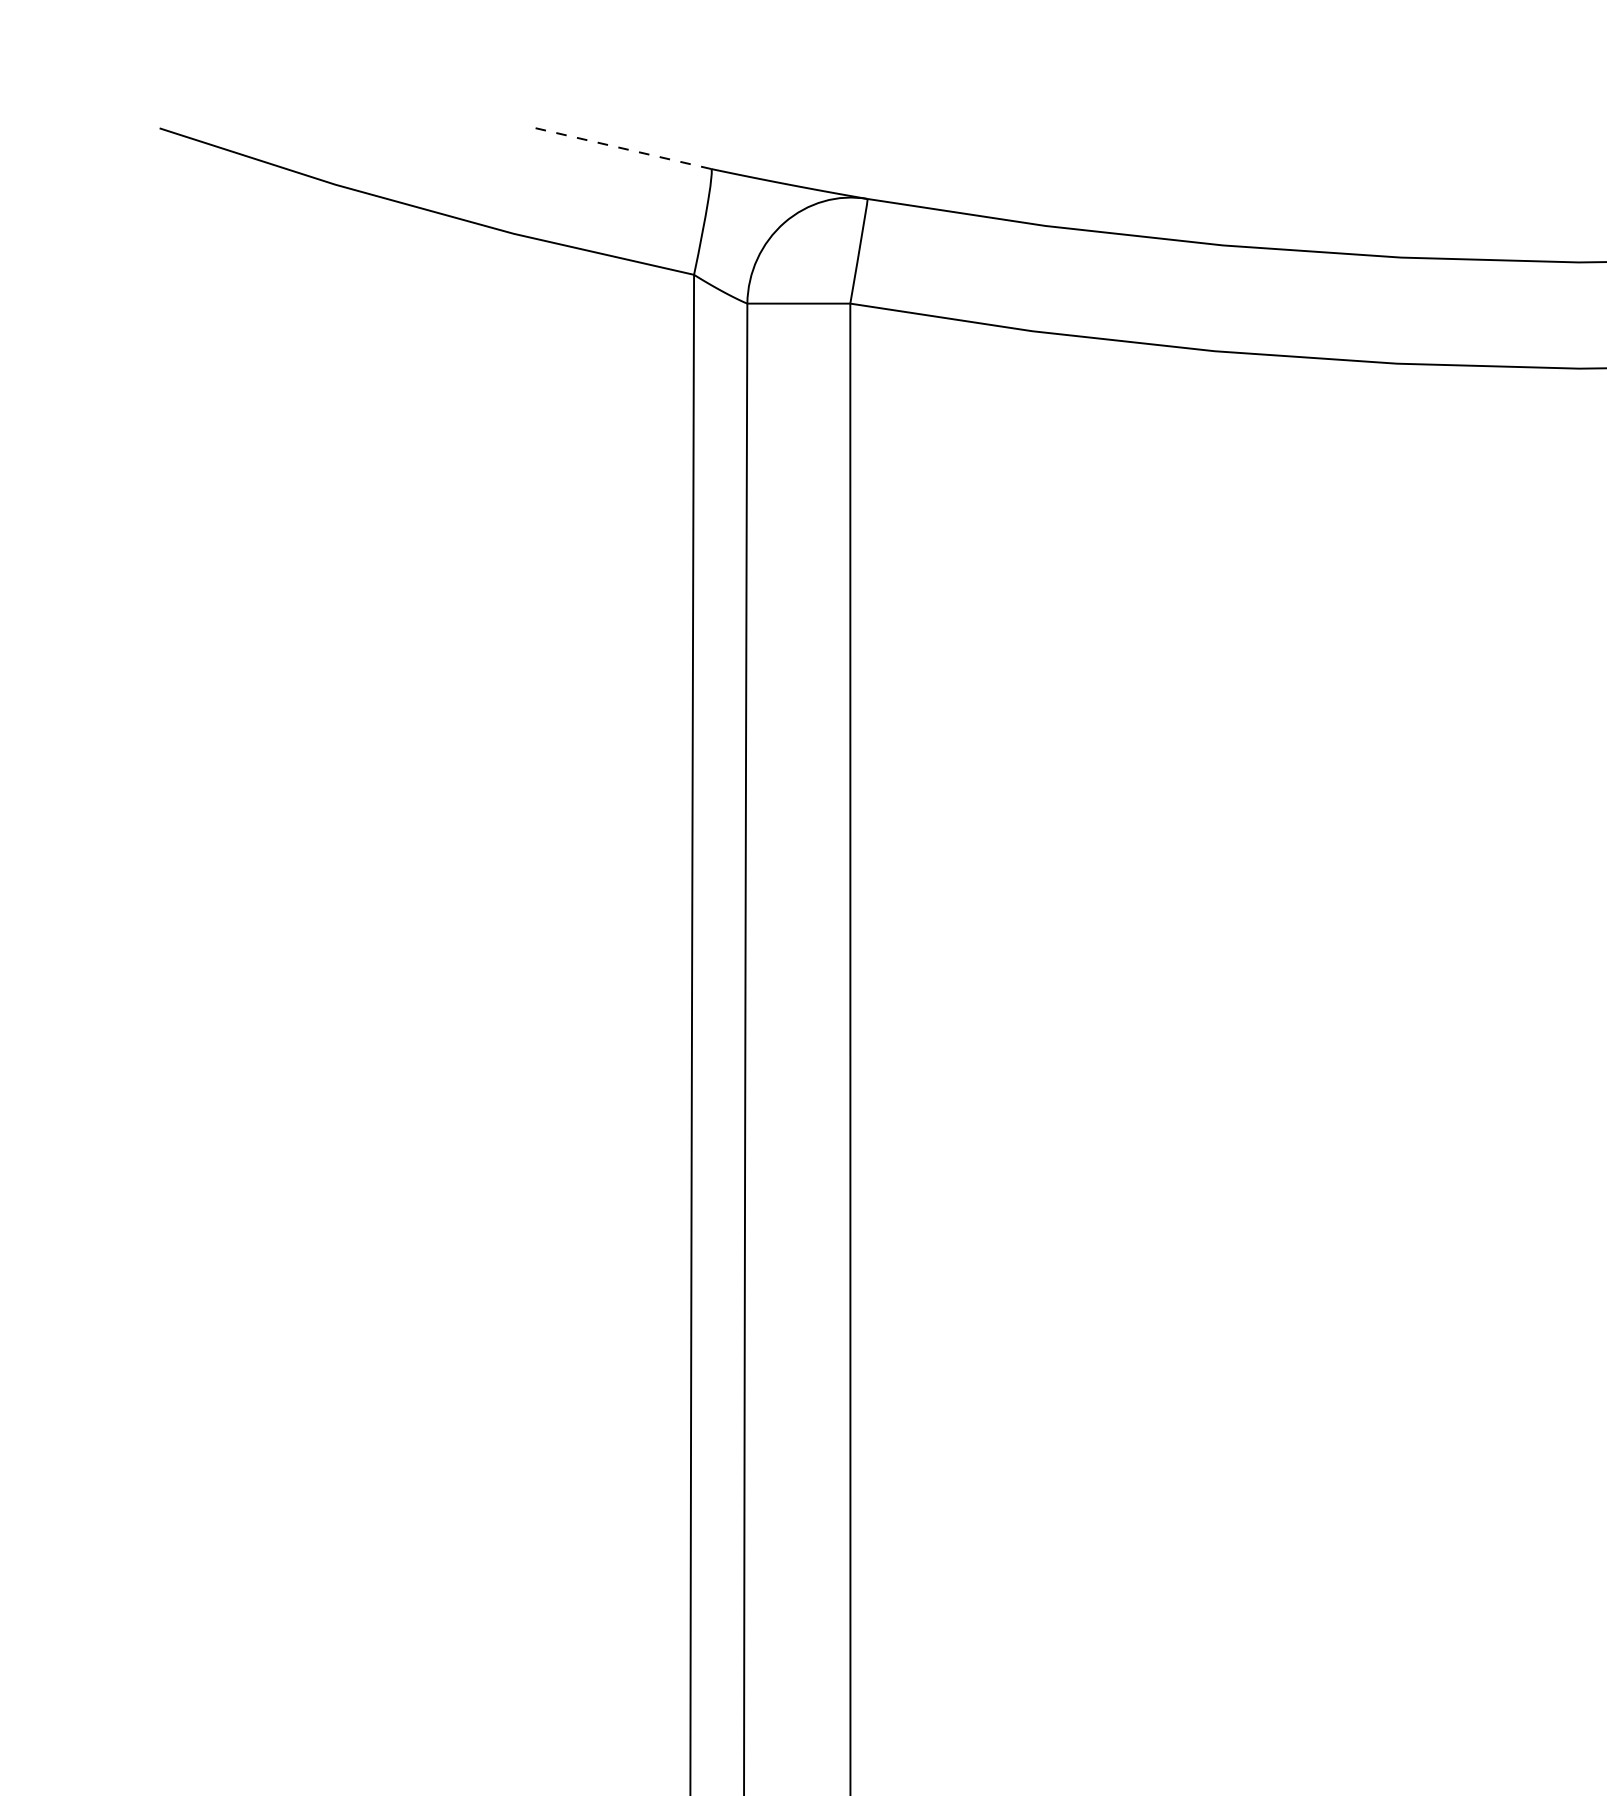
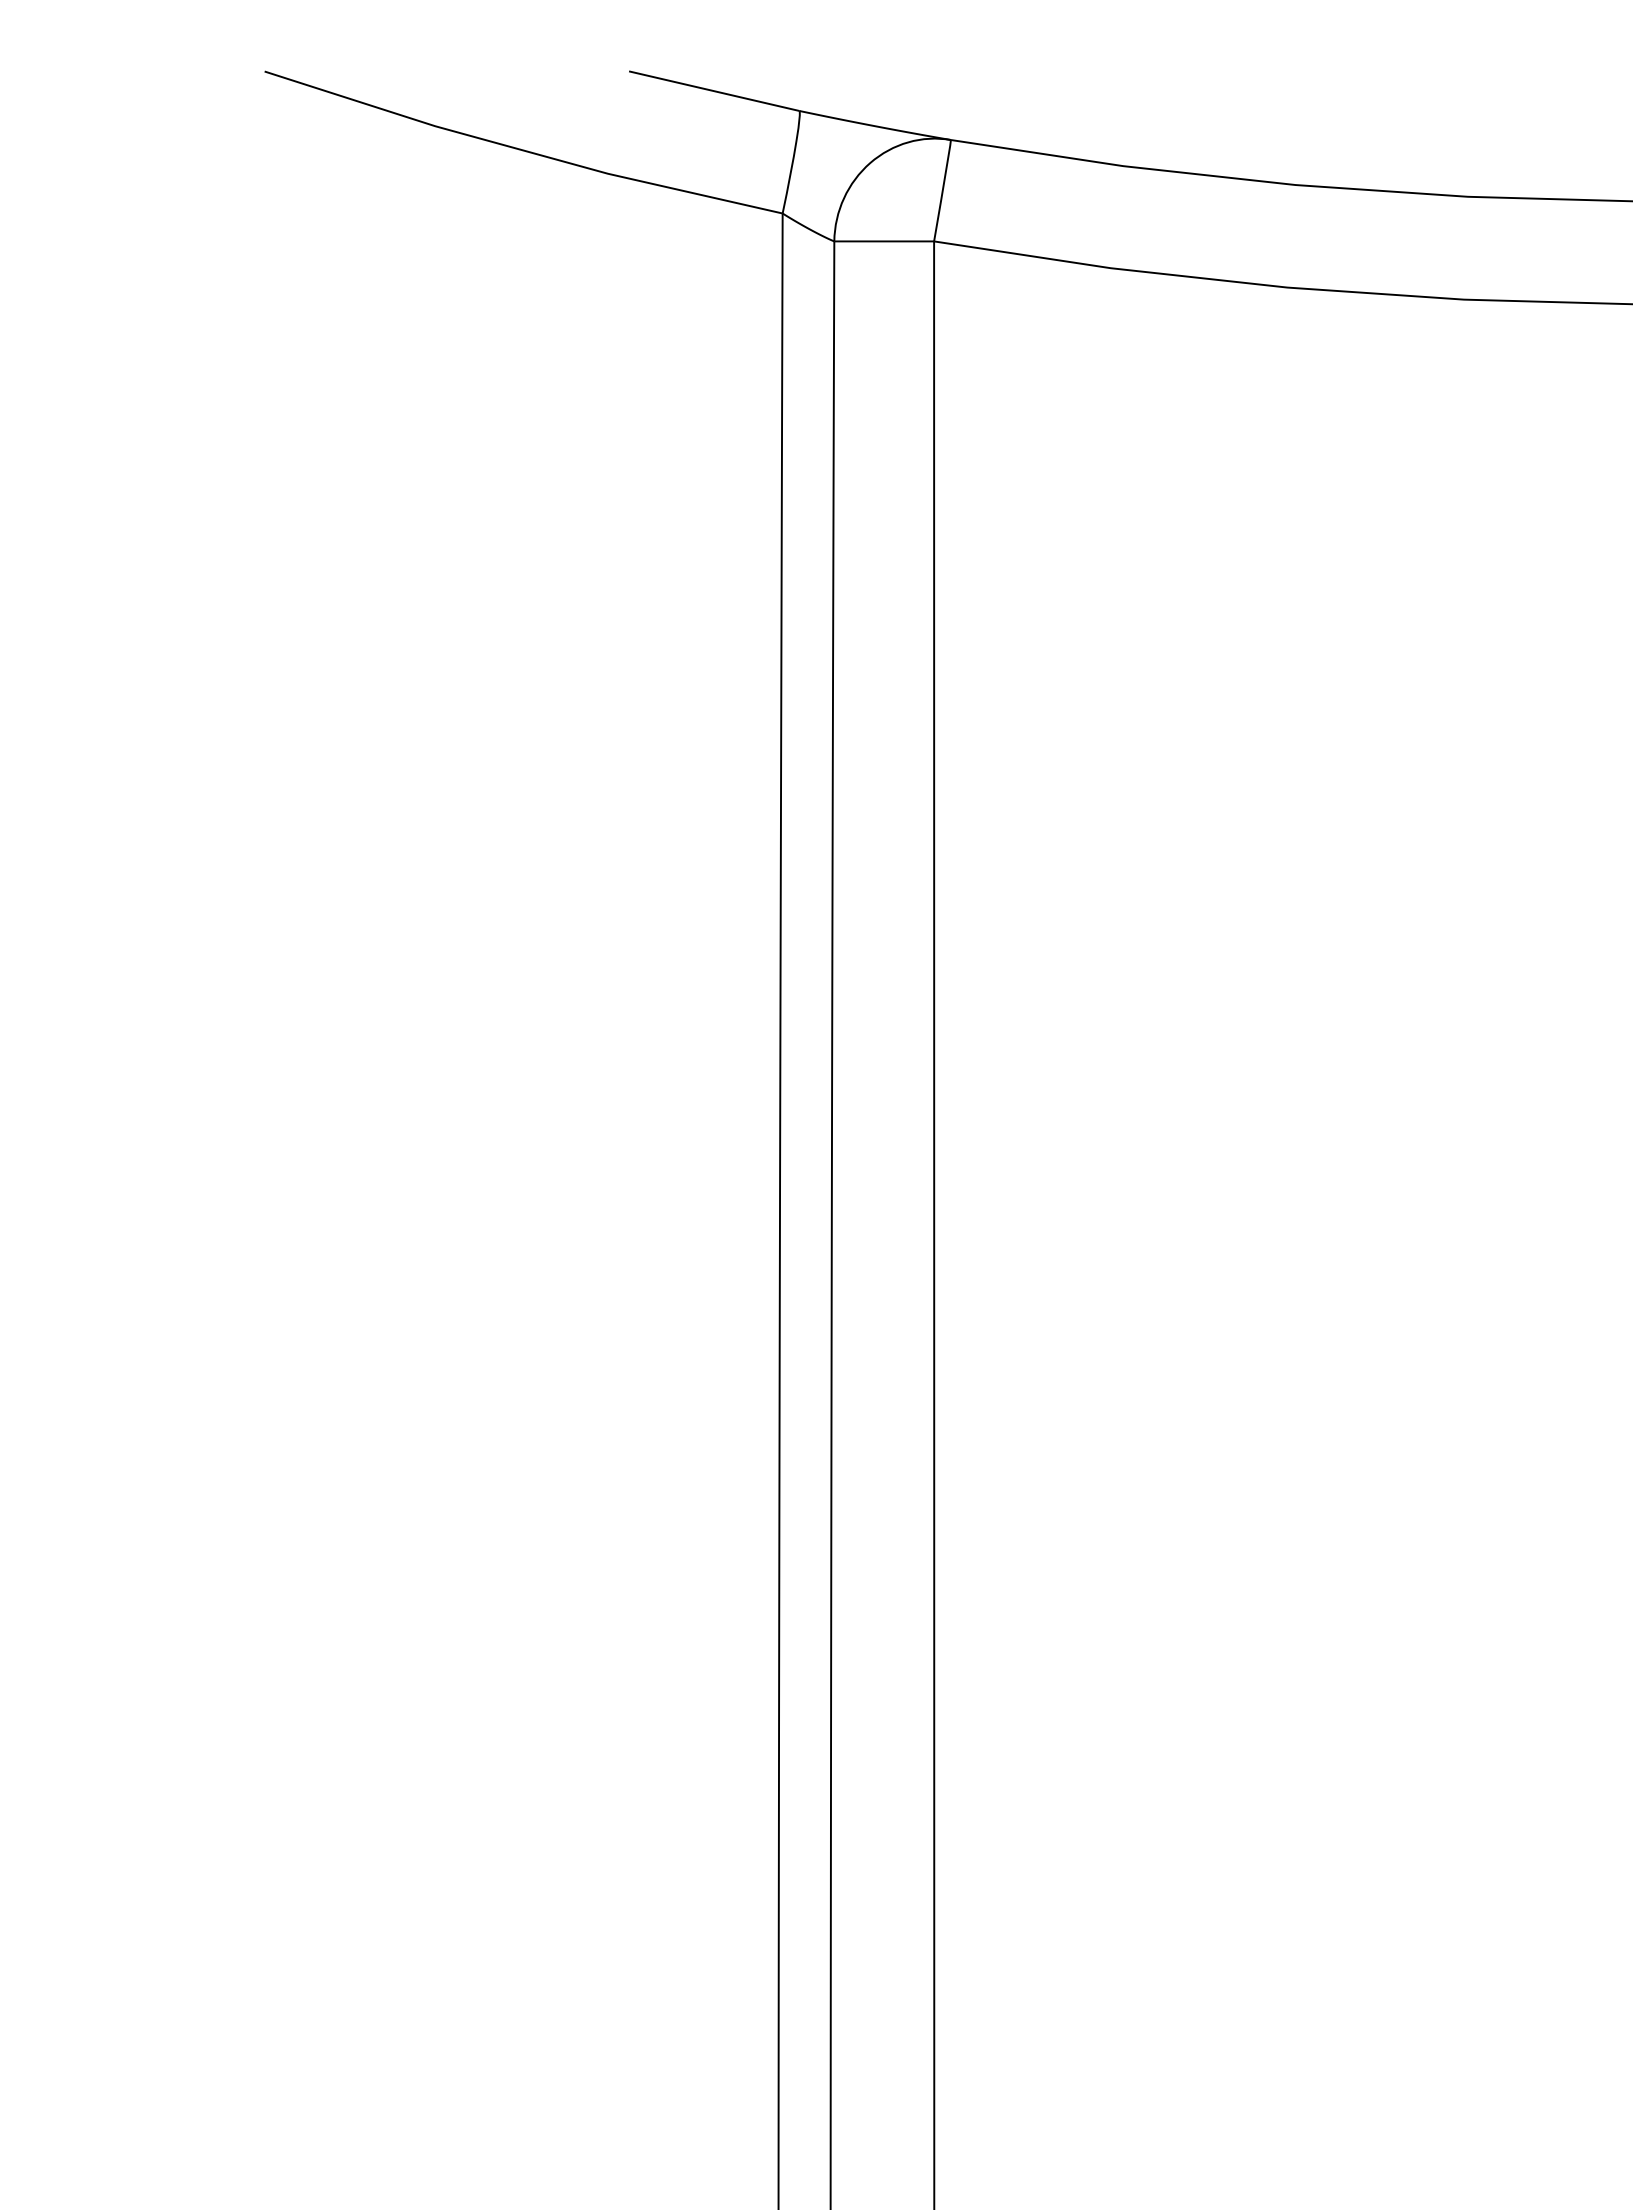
line: (623, 148) -> (714, 91), dashed -> solid

